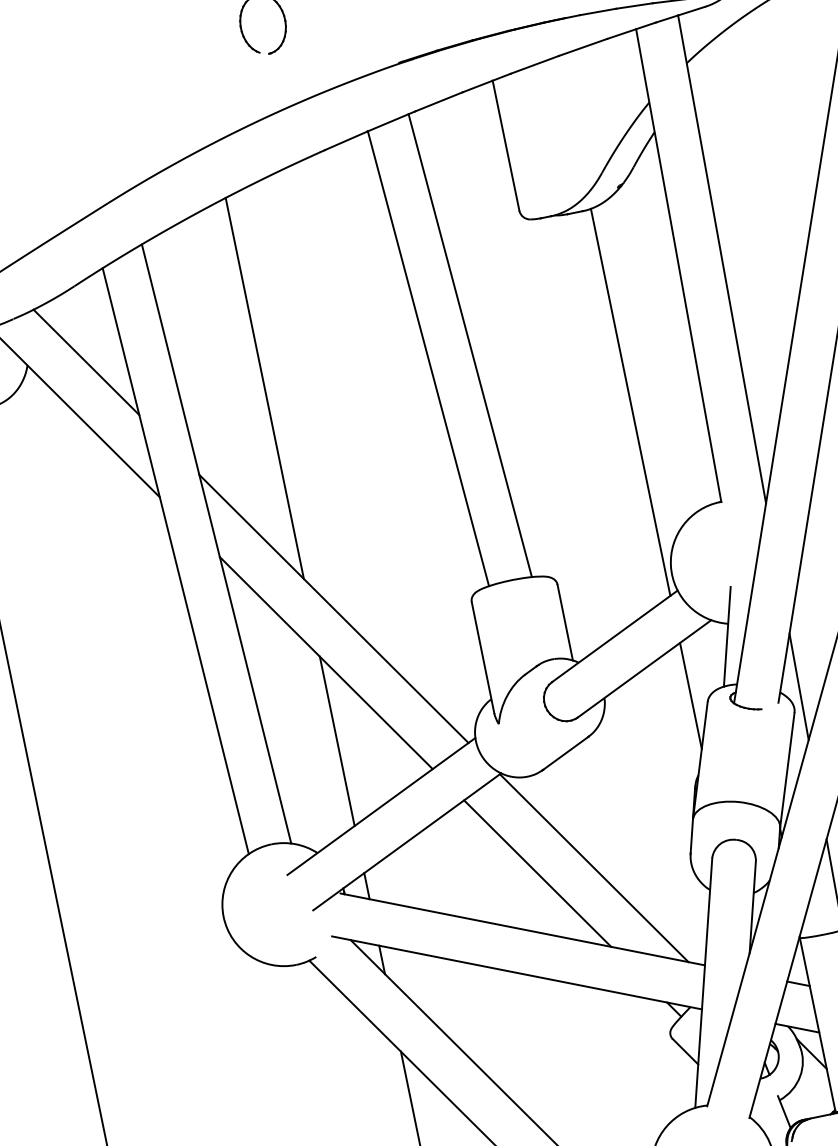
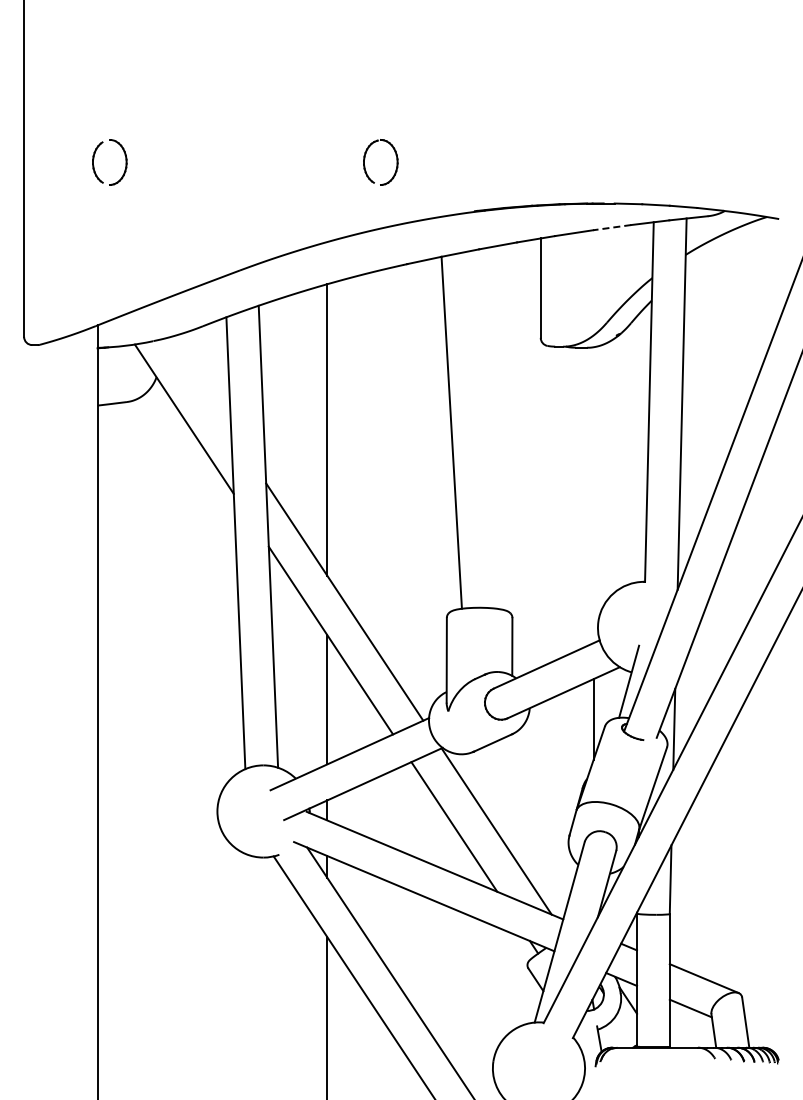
line: (582, 47) -> (611, 227), solid -> dashed
line: (470, 345) -> (484, 429), removed
line: (86, 361) -> (200, 383), removed
line: (630, 402) -> (593, 495), removed

